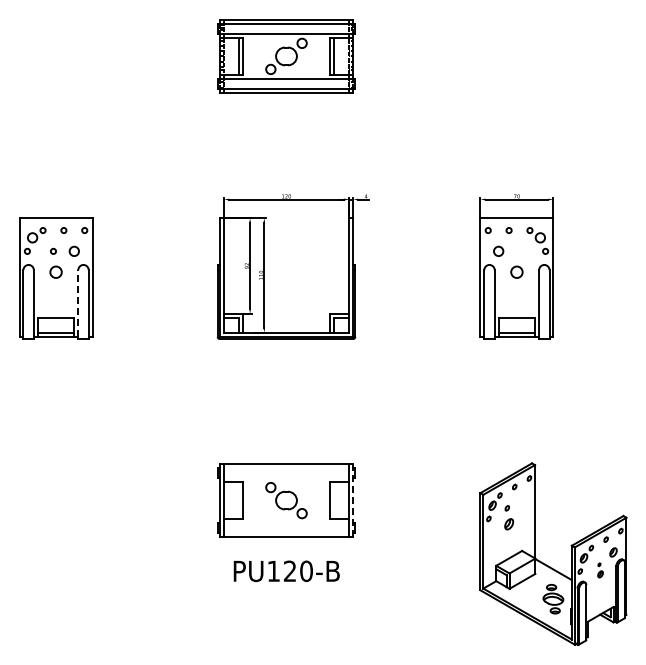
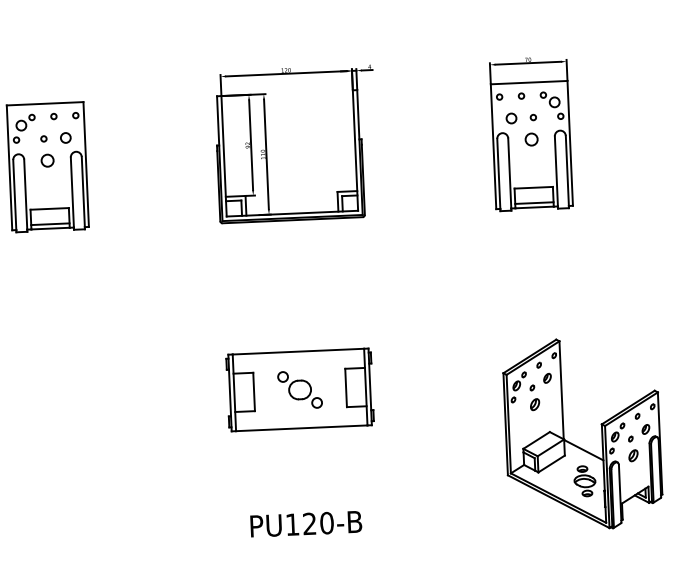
circle: (519, 250) -> (533, 116), added
line: (78, 303) -> (72, 192), dashed -> solid
part: (521, 499) -> (546, 378), added
line: (353, 501) -> (370, 387), dashed -> solid
part: (600, 570) -> (633, 448), size x1.67
text: (286, 571) -> (305, 524), moved

